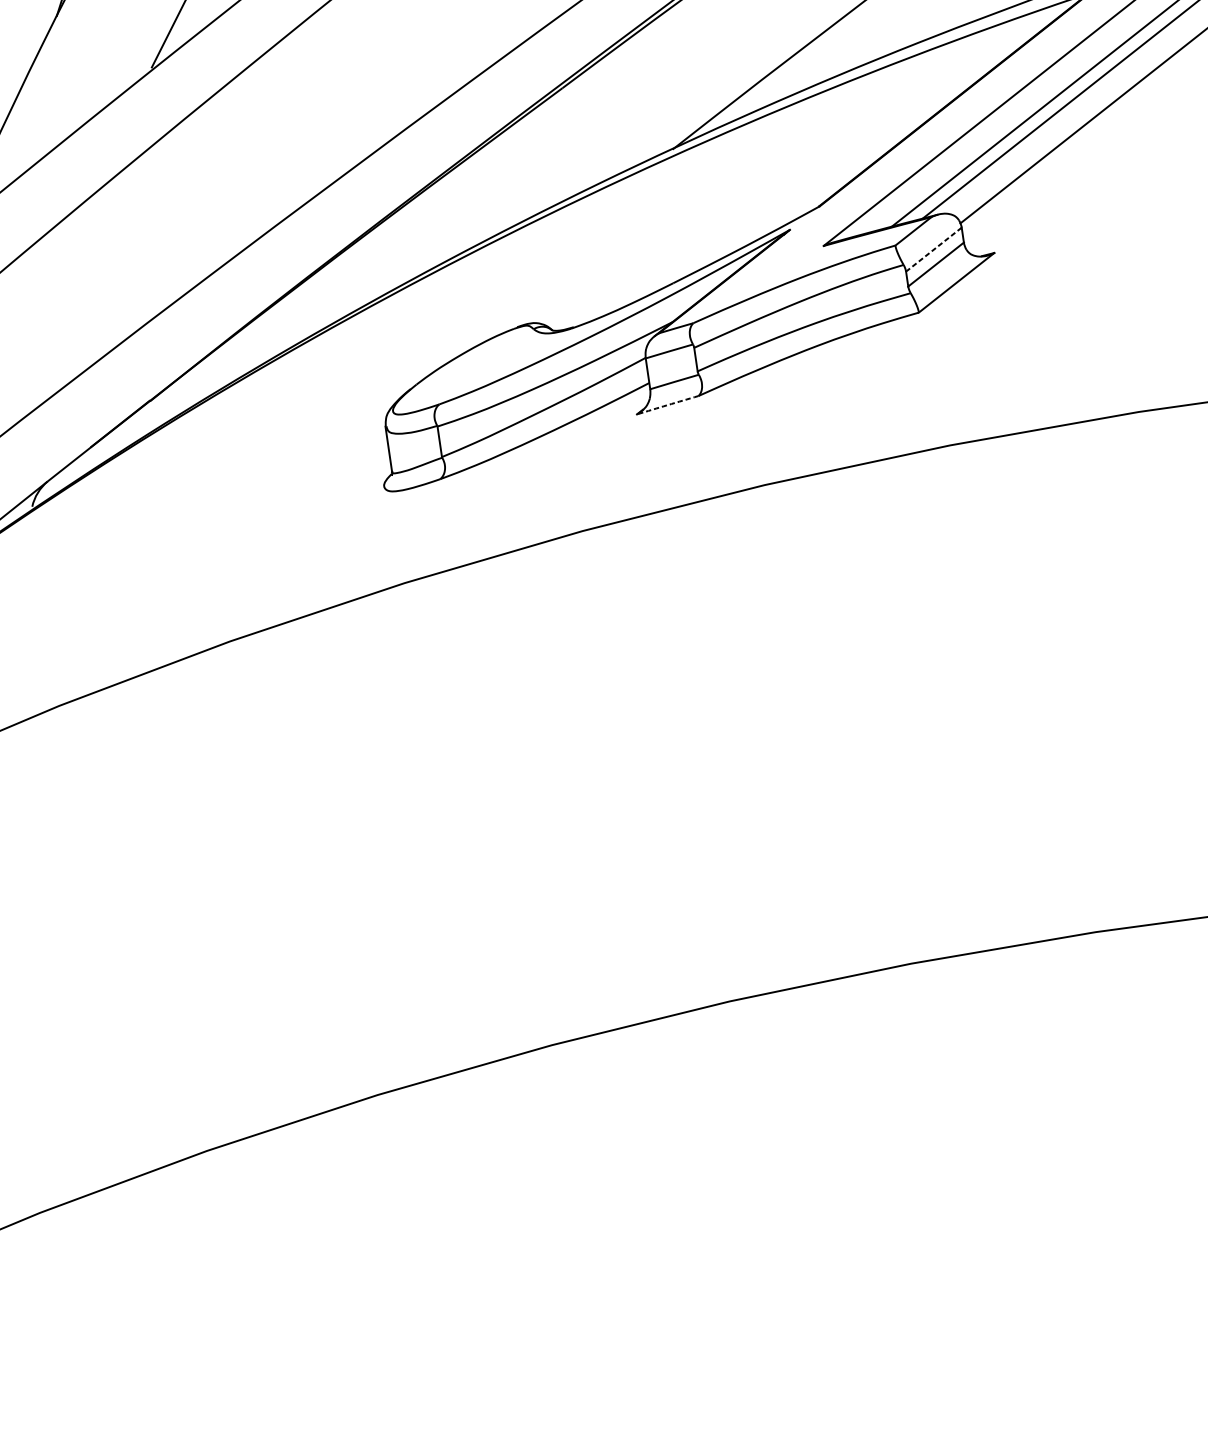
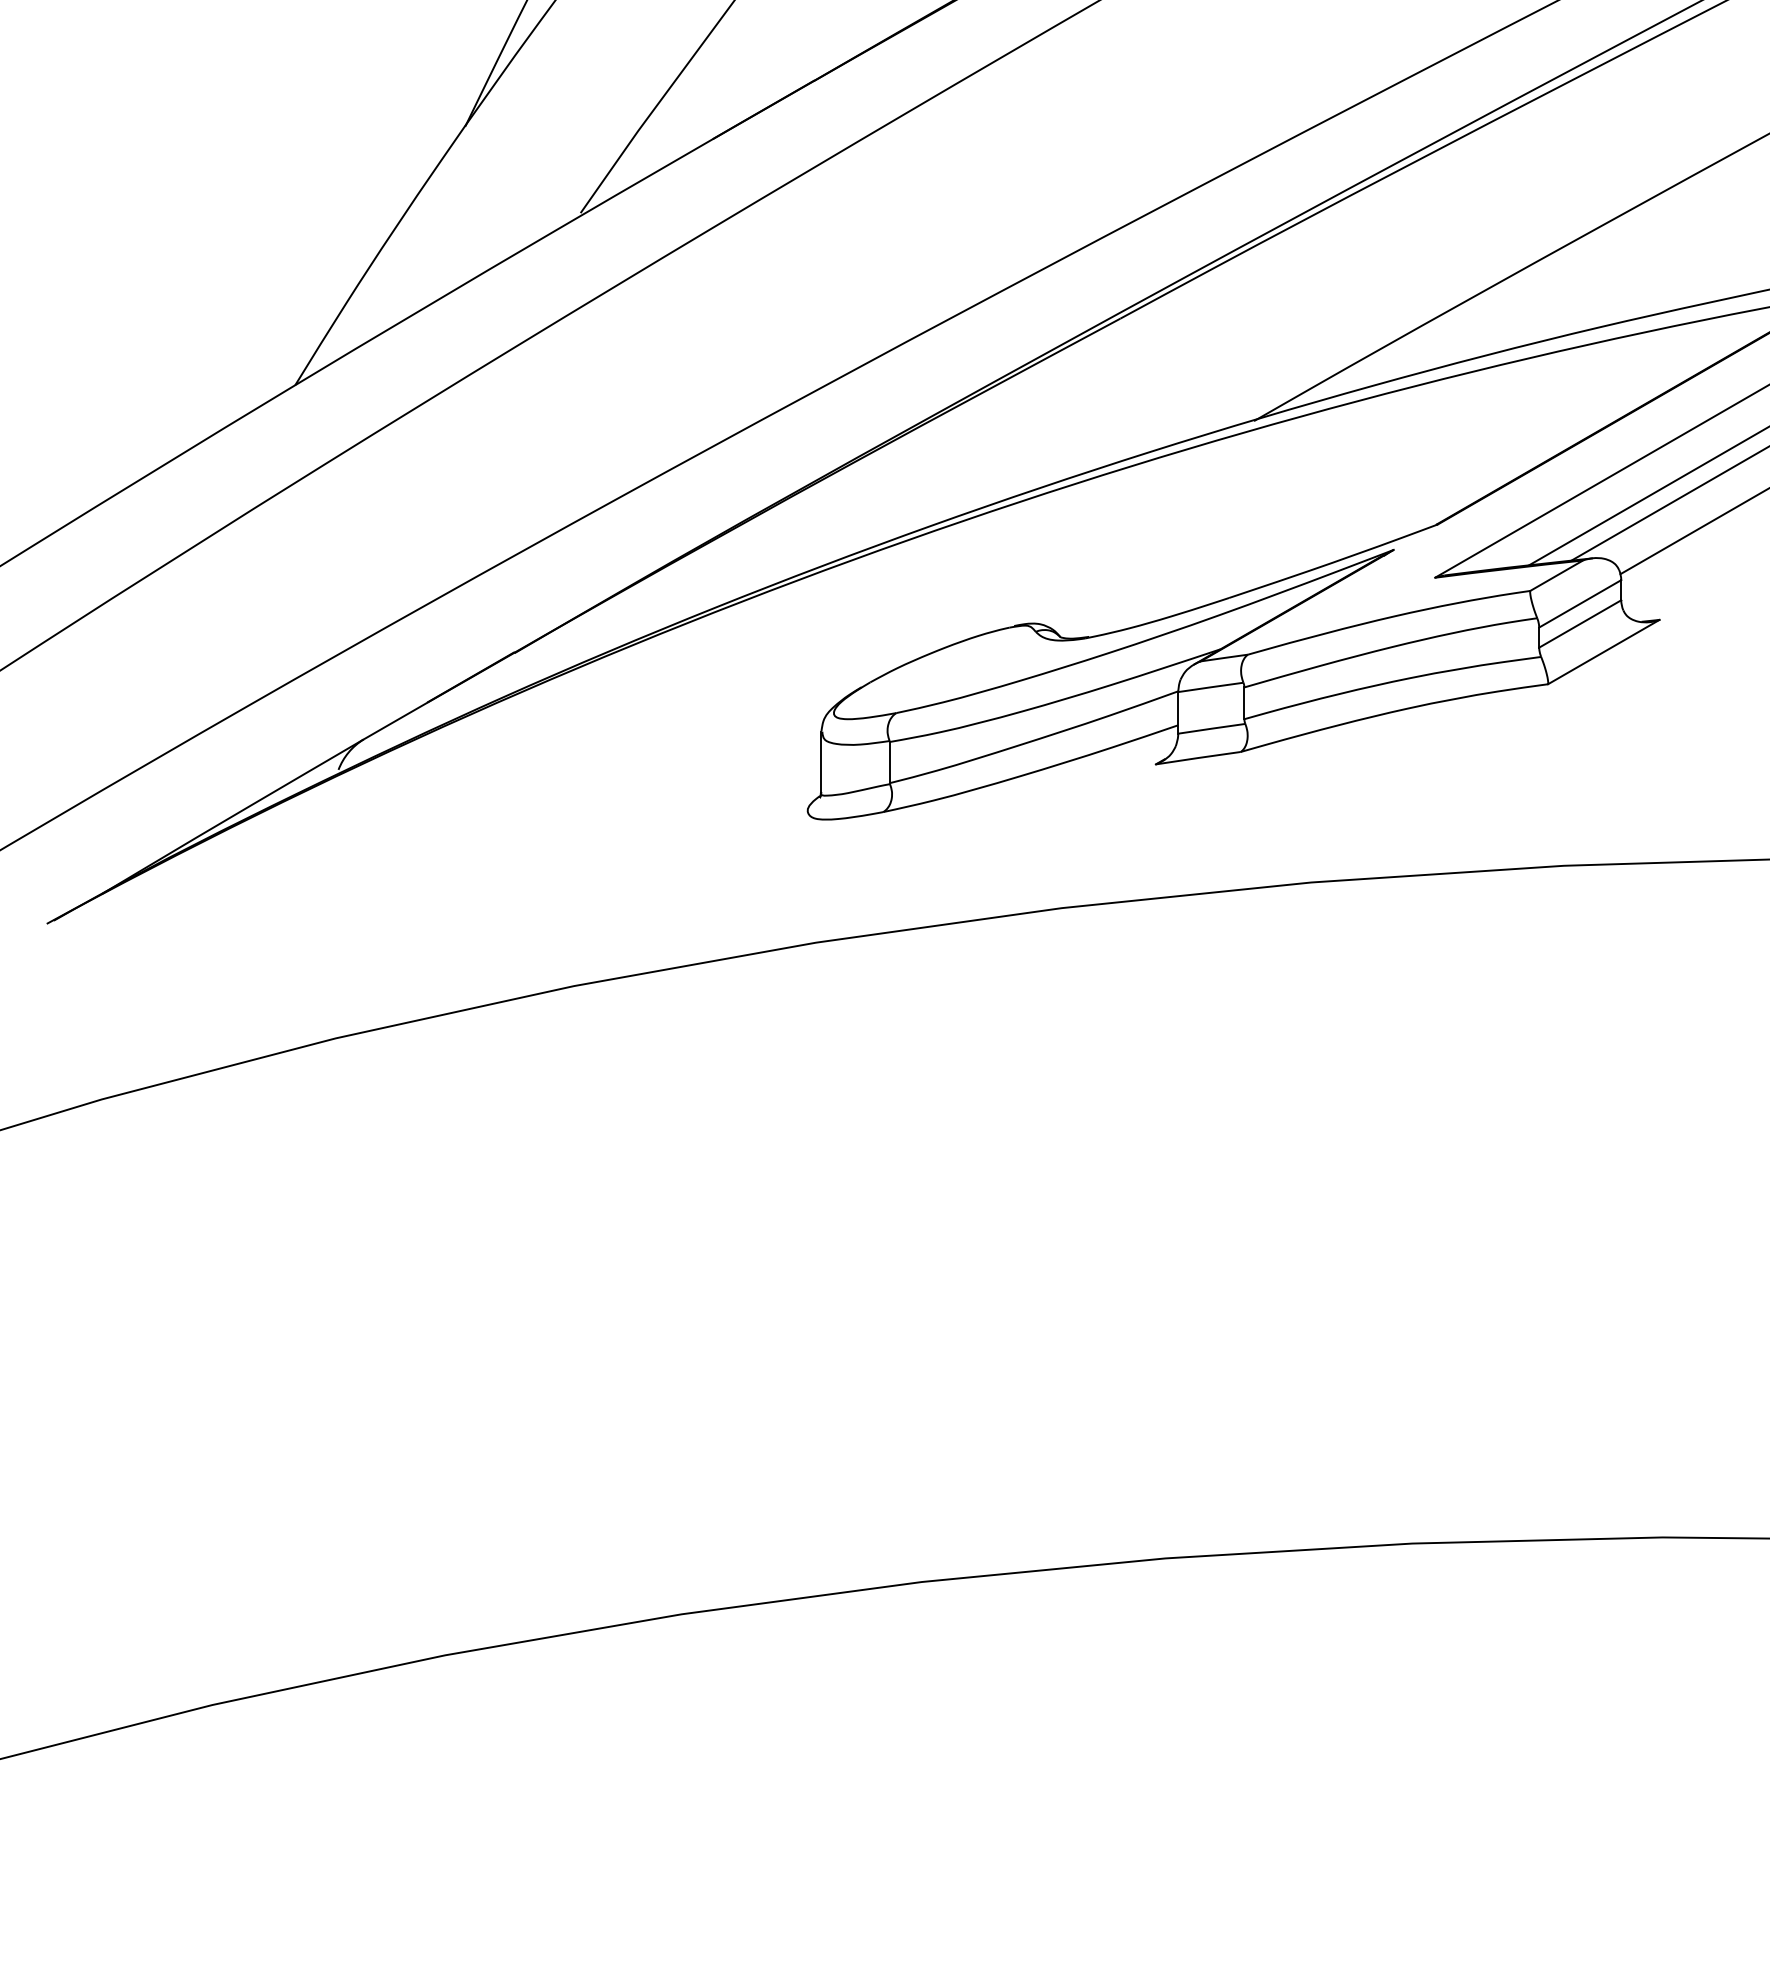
line: (933, 250) -> (1579, 604), dashed -> solid
arc: (667, 405) -> (1198, 758), dashed -> solid

